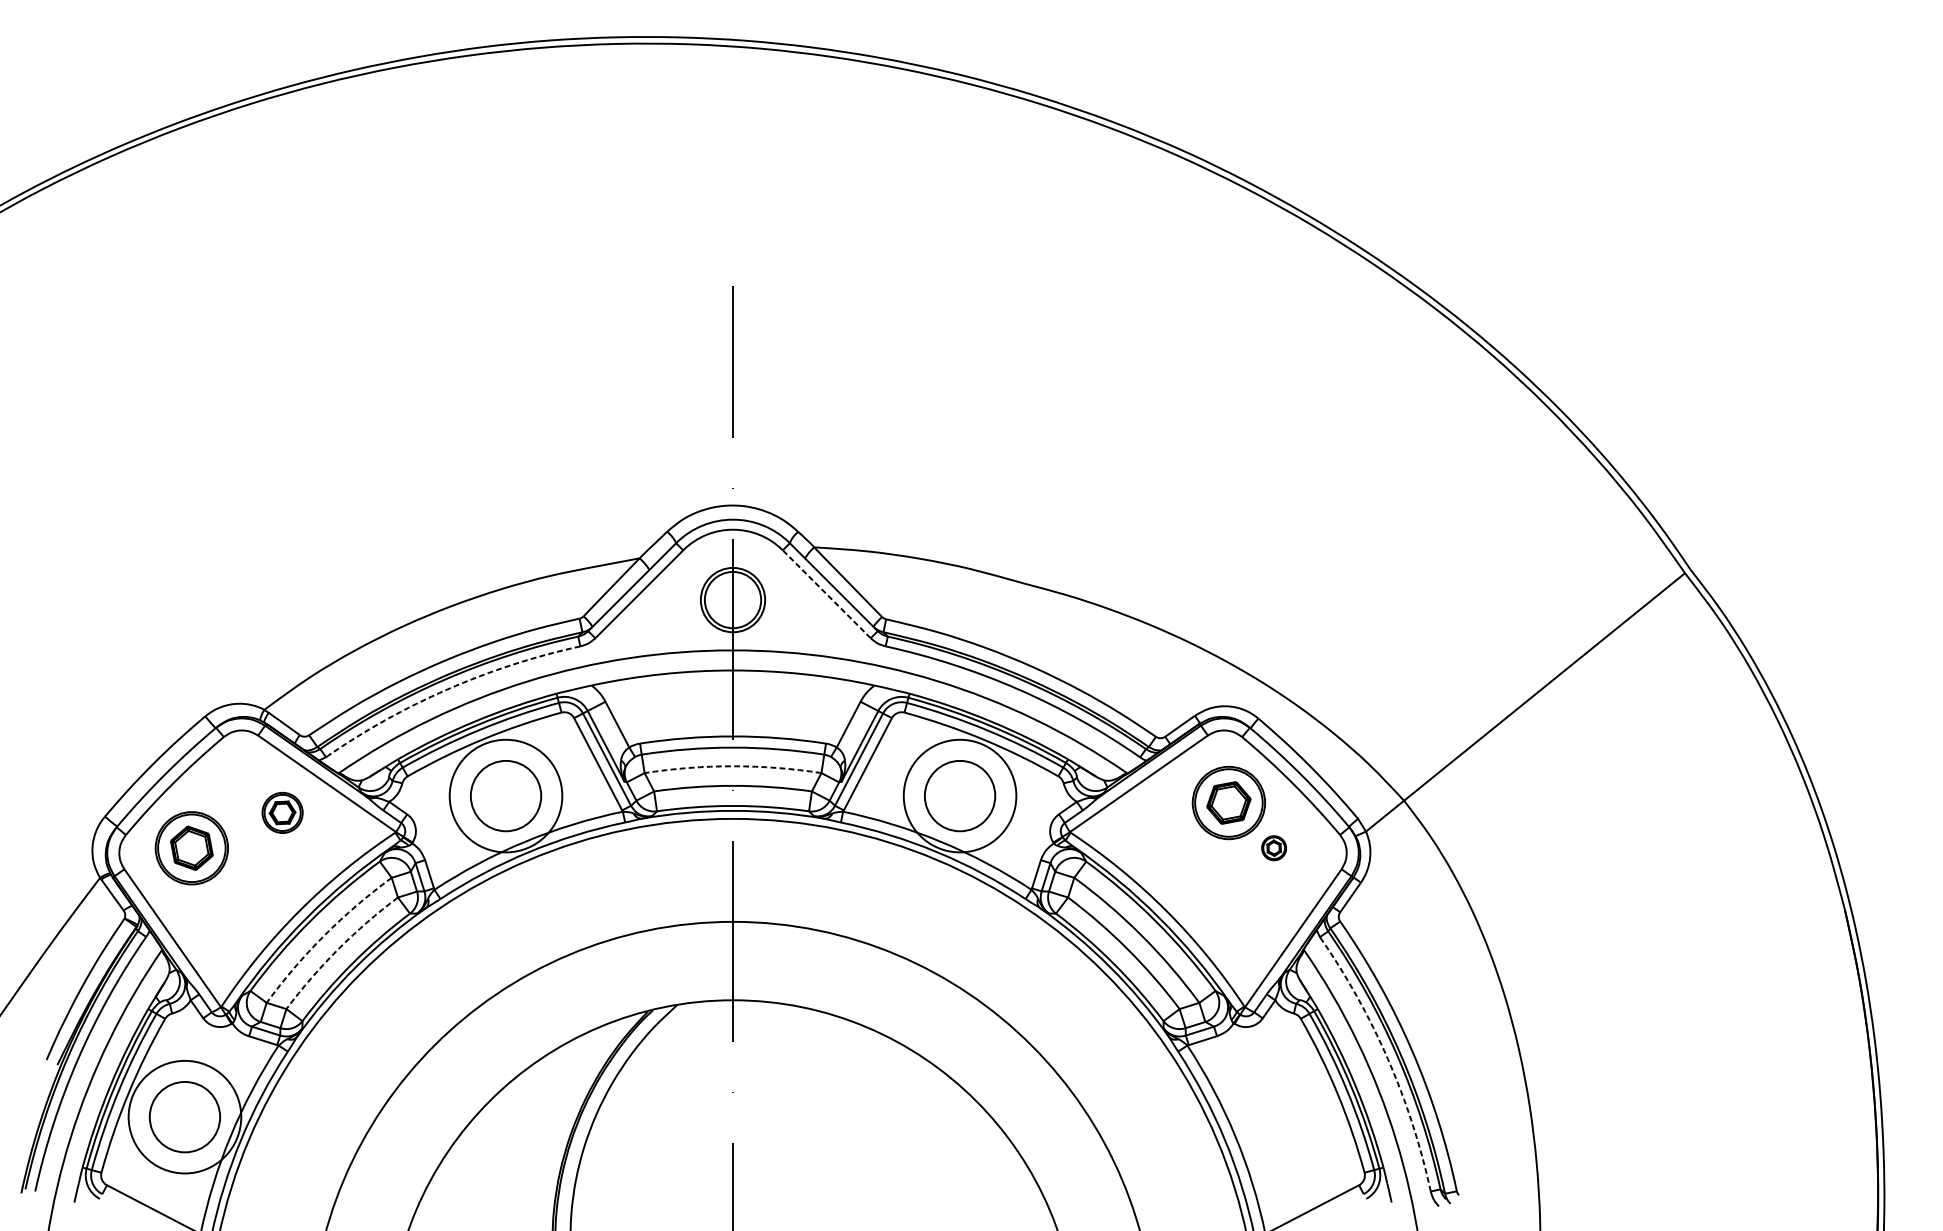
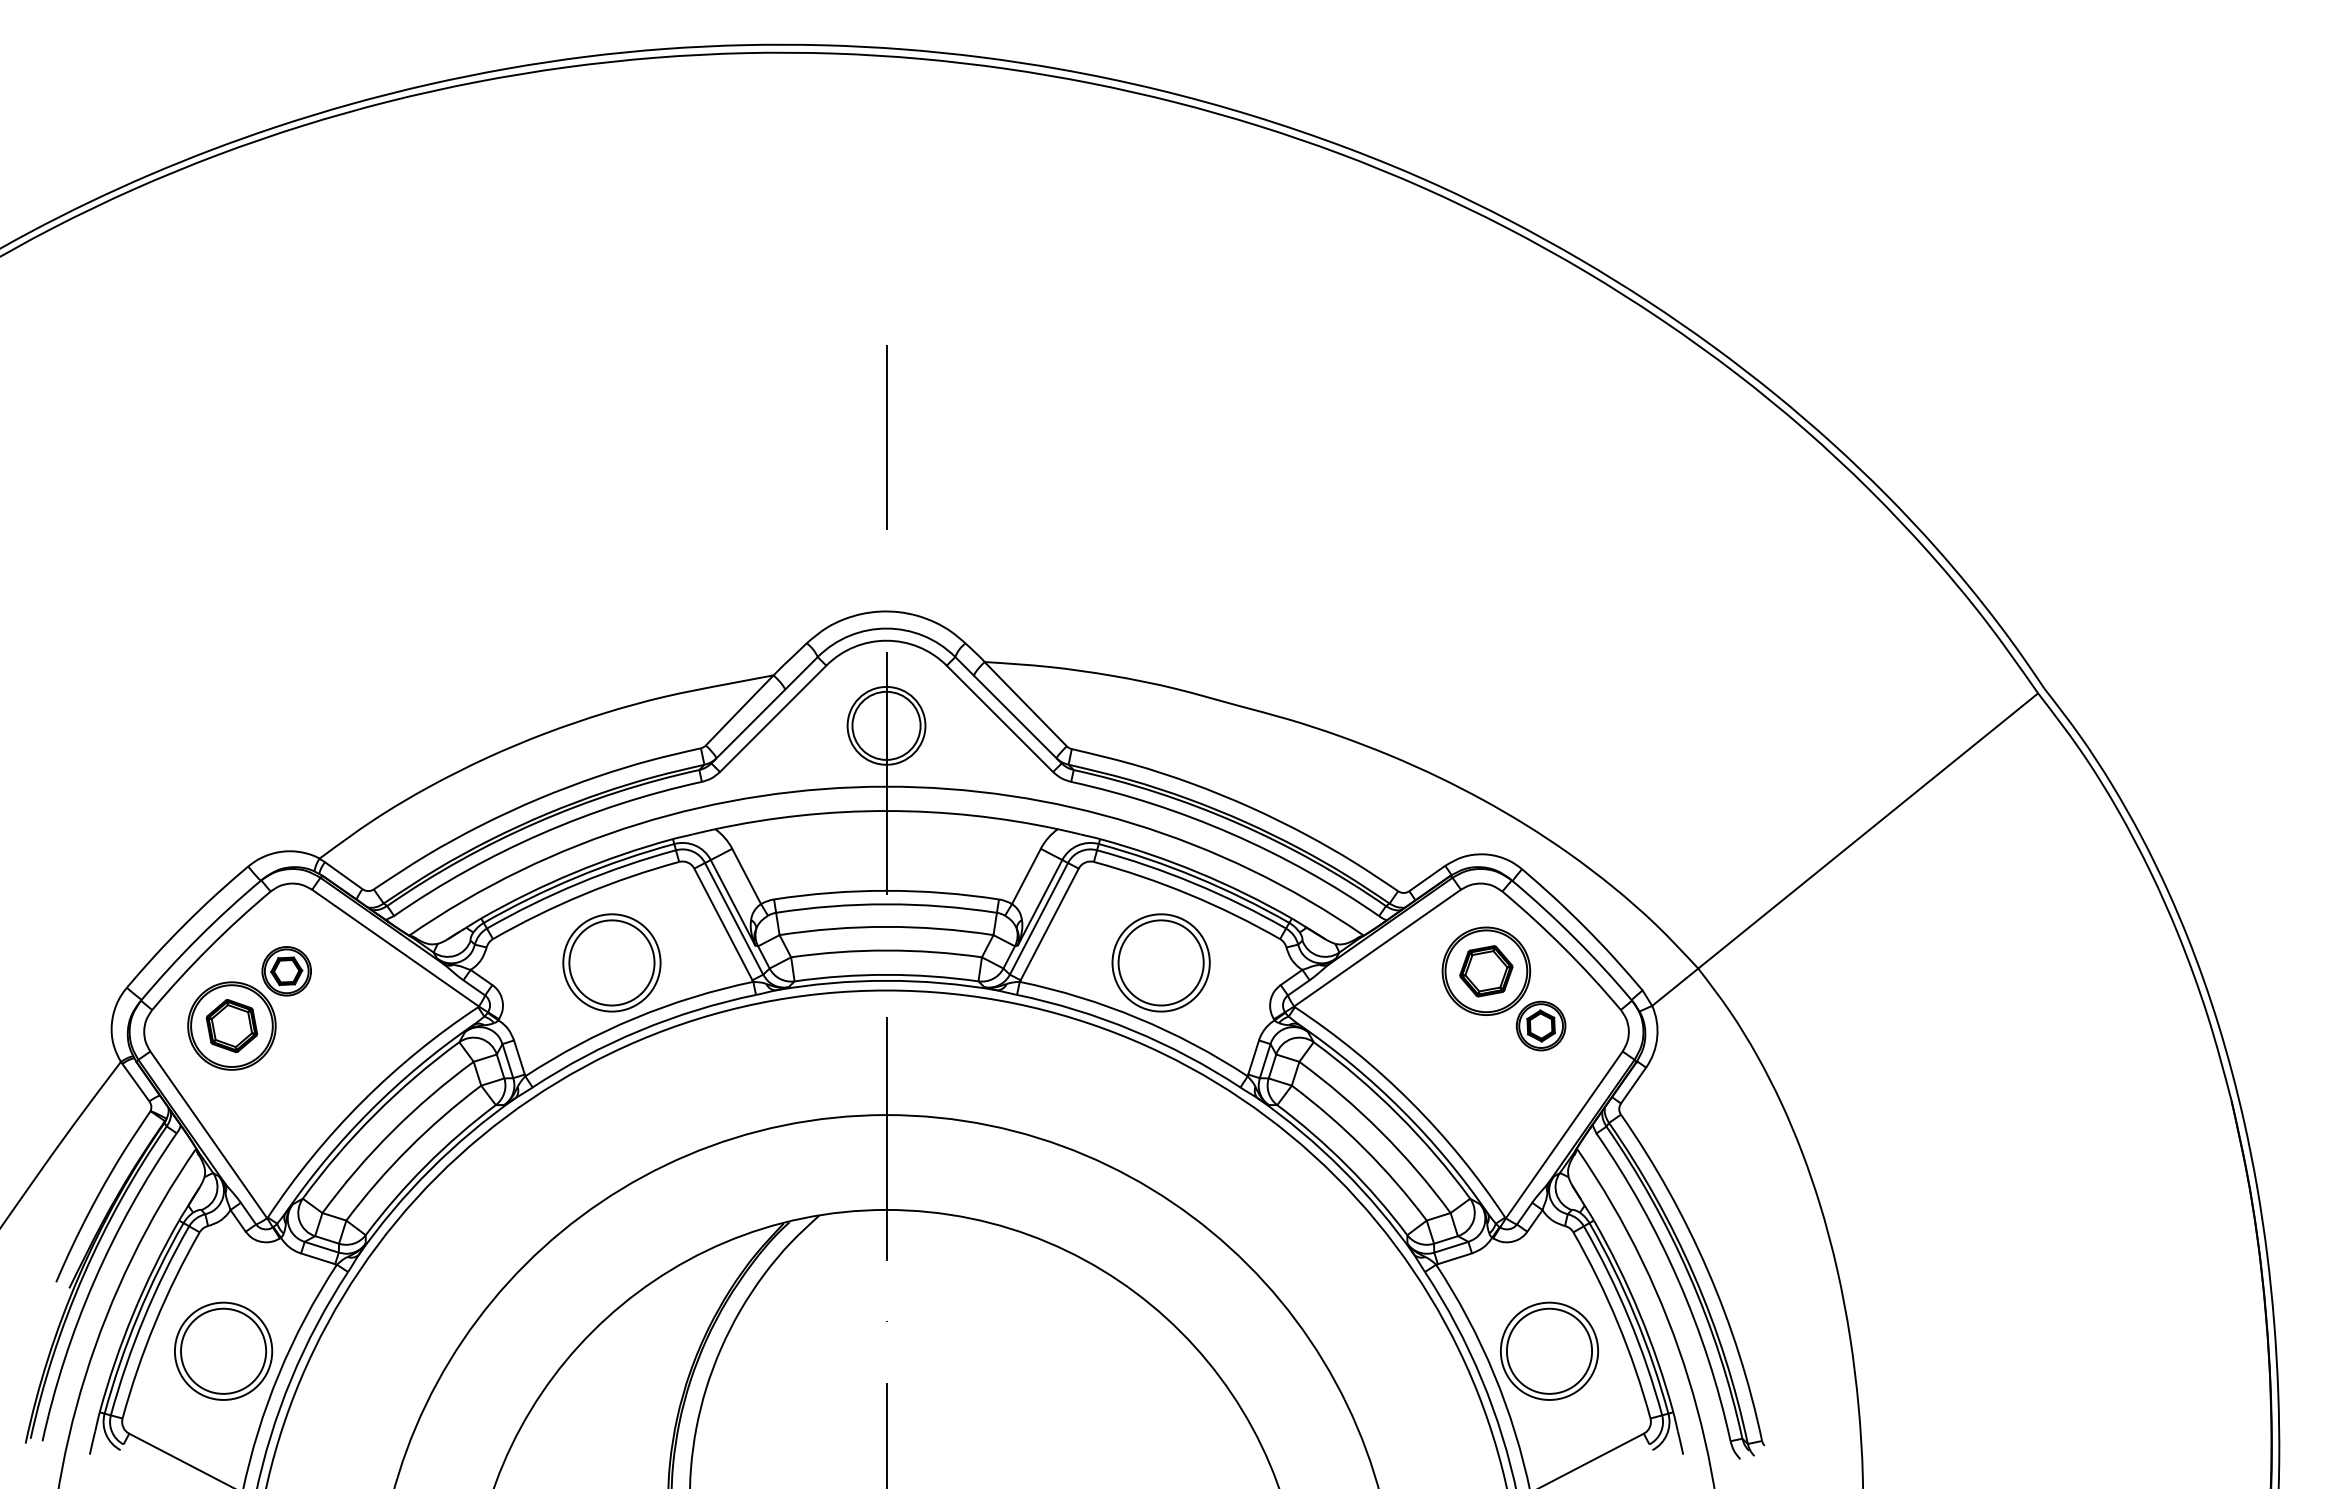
line: (826, 594) -> (999, 718), dashed -> solid
arc: (447, 689) -> (541, 833), dashed -> solid
arc: (732, 765) -> (886, 926), dashed -> solid
circle: (505, 795) -> (611, 962), size x0.71
circle: (959, 795) -> (1160, 962), size x0.71
part: (282, 813) -> (286, 971), moved
part: (1273, 847) -> (1540, 1025), size x1.67
arc: (324, 935) -> (392, 1131), dashed -> solid
arc: (337, 949) -> (408, 1148), dashed -> solid
arc: (1387, 1058) -> (1678, 1280), dashed -> solid
circle: (184, 1116) -> (223, 1350), size x0.71
part: (1281, 1116) -> (1549, 1350), added

